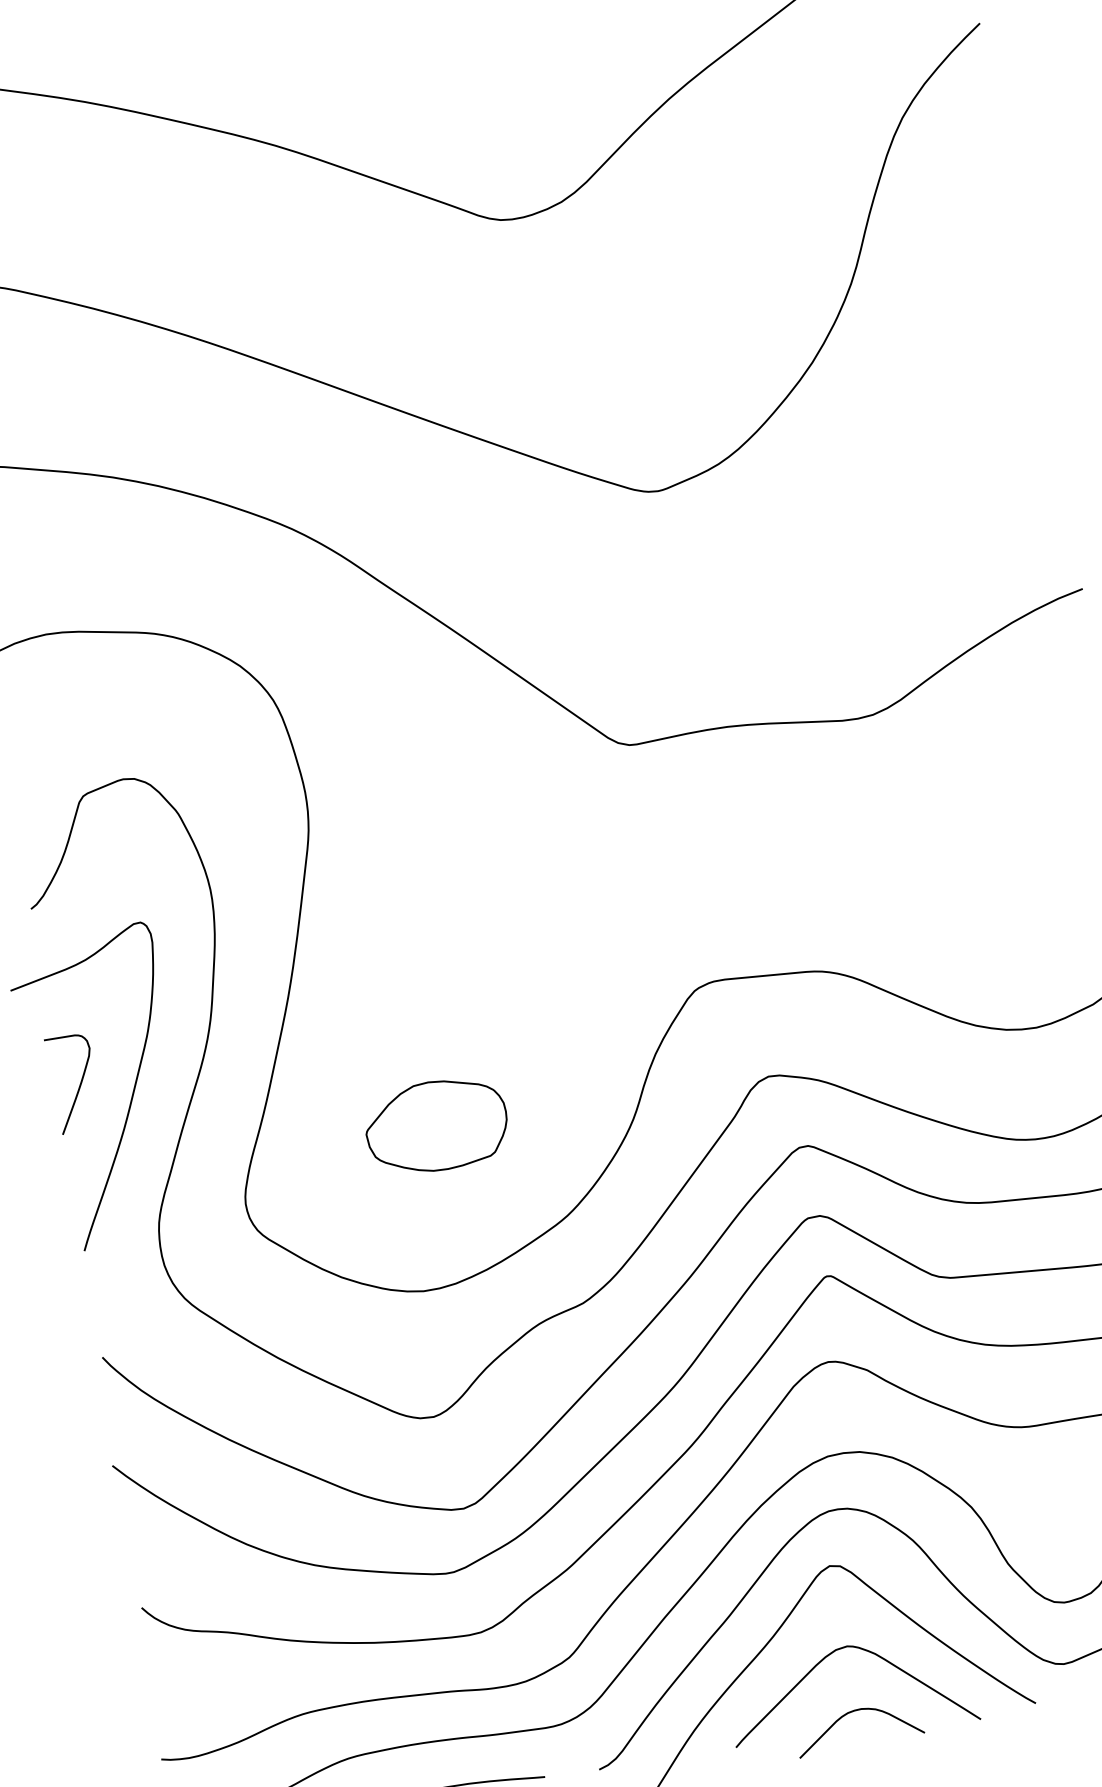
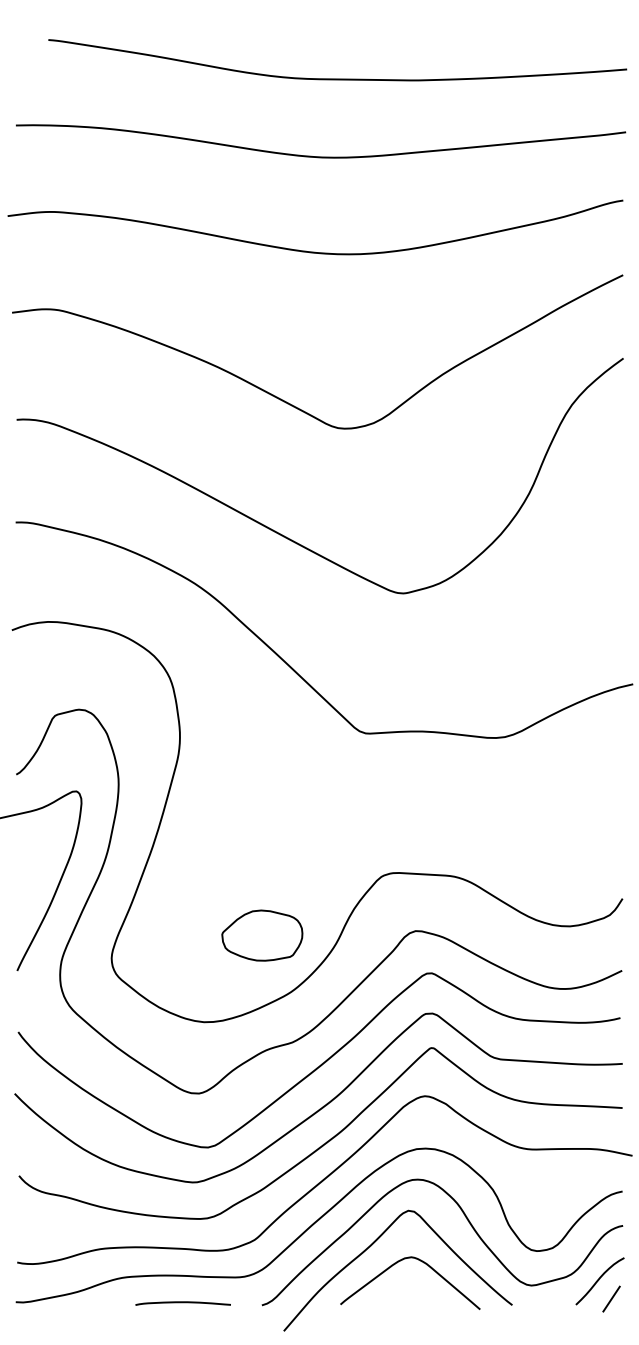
curve: (77, 1087) -> (27, 878), removed
part: (436, 1125) -> (262, 935), moved
curve: (852, 1713) -> (408, 1295), removed

